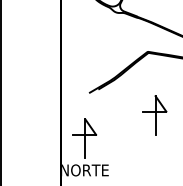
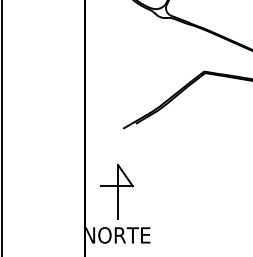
part: (154, 115) -> (213, 159), removed

